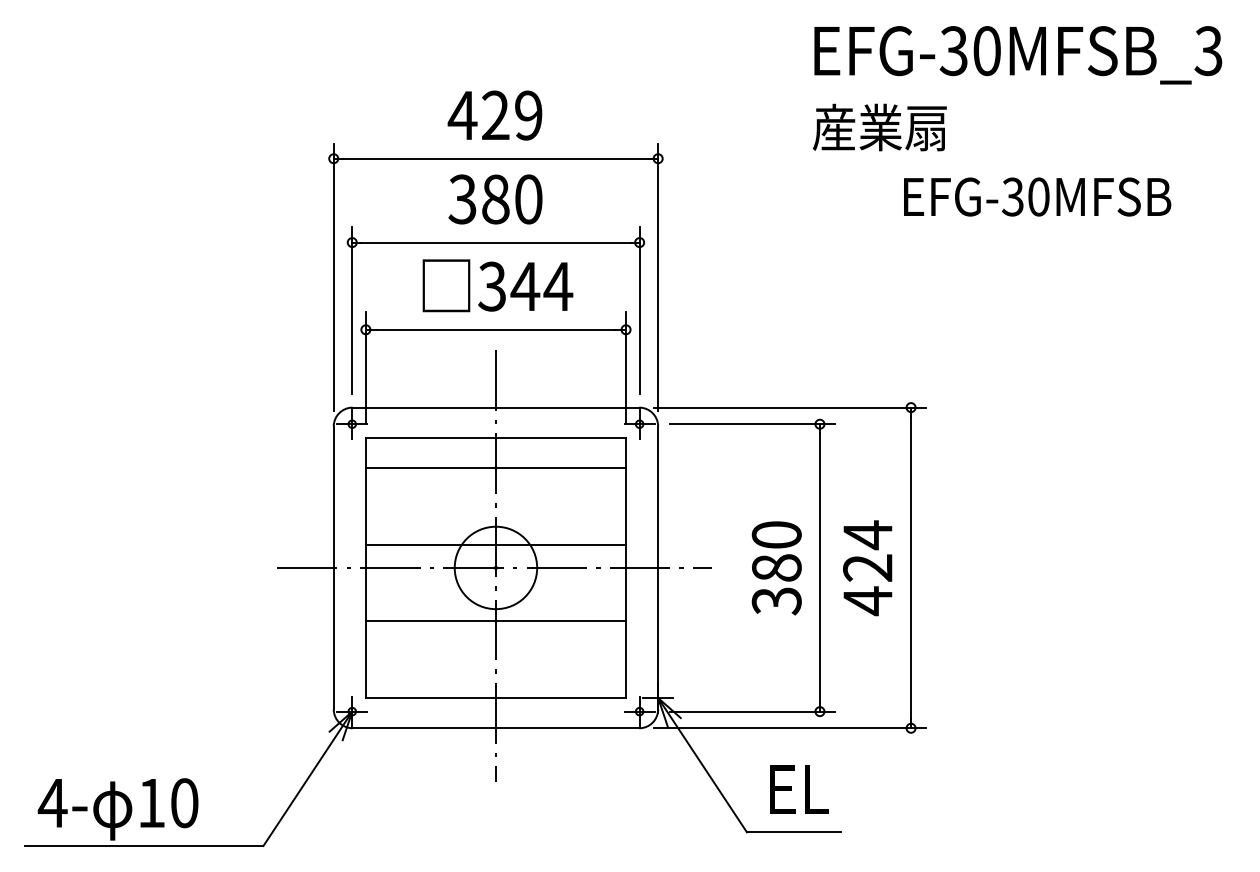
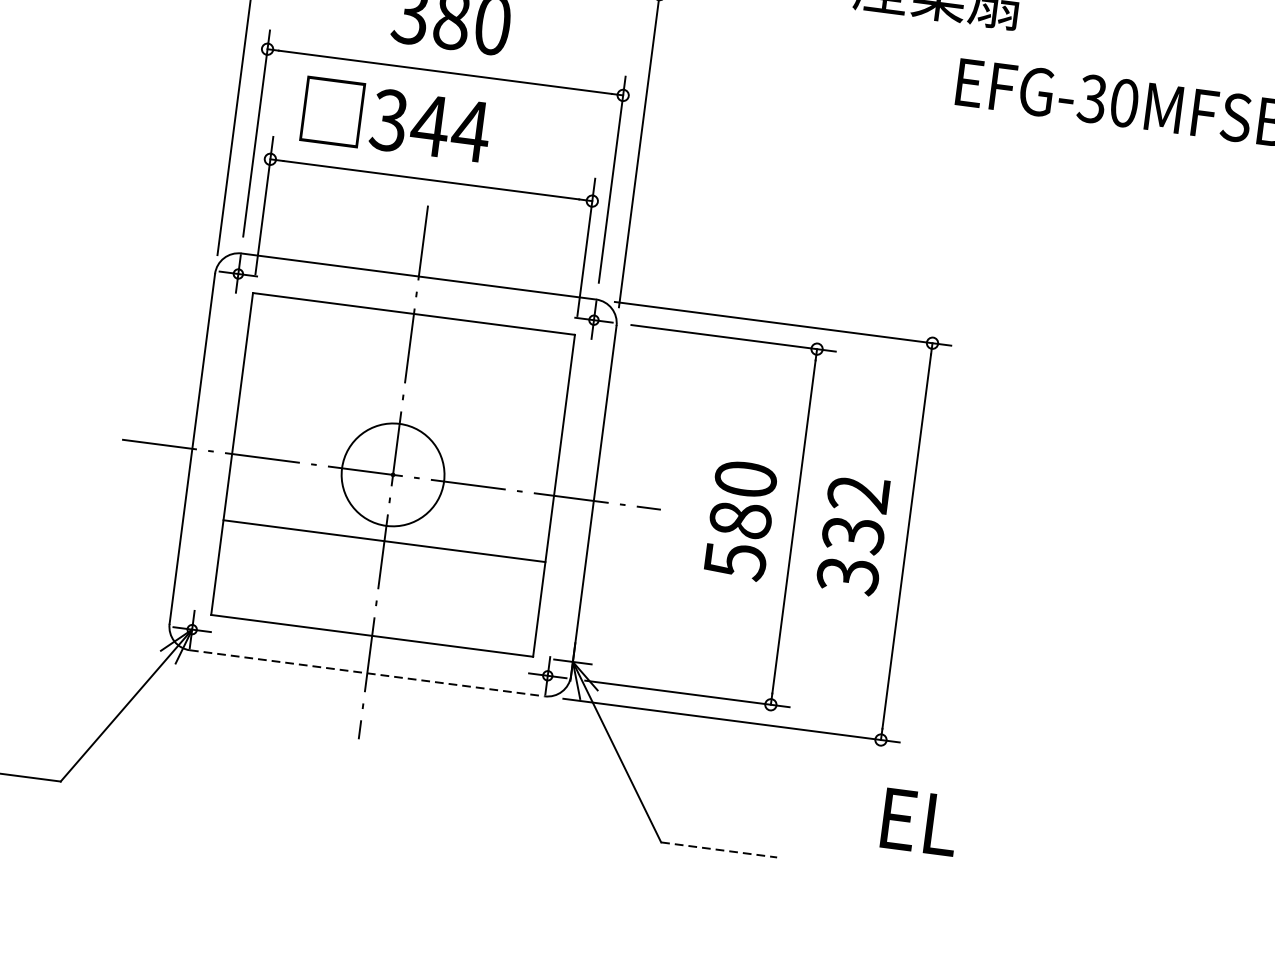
text: (497, 285) -> (395, 119), moved
line: (495, 468) -> (408, 351), removed
line: (495, 544) -> (396, 445), removed
text: (867, 568) -> (852, 535), 424 -> 332
text: (776, 601) -> (734, 561), 380 -> 580
line: (496, 728) -> (367, 673), solid -> dashed
text: (799, 789) -> (919, 822), moved
line: (793, 832) -> (718, 850), solid -> dashed

